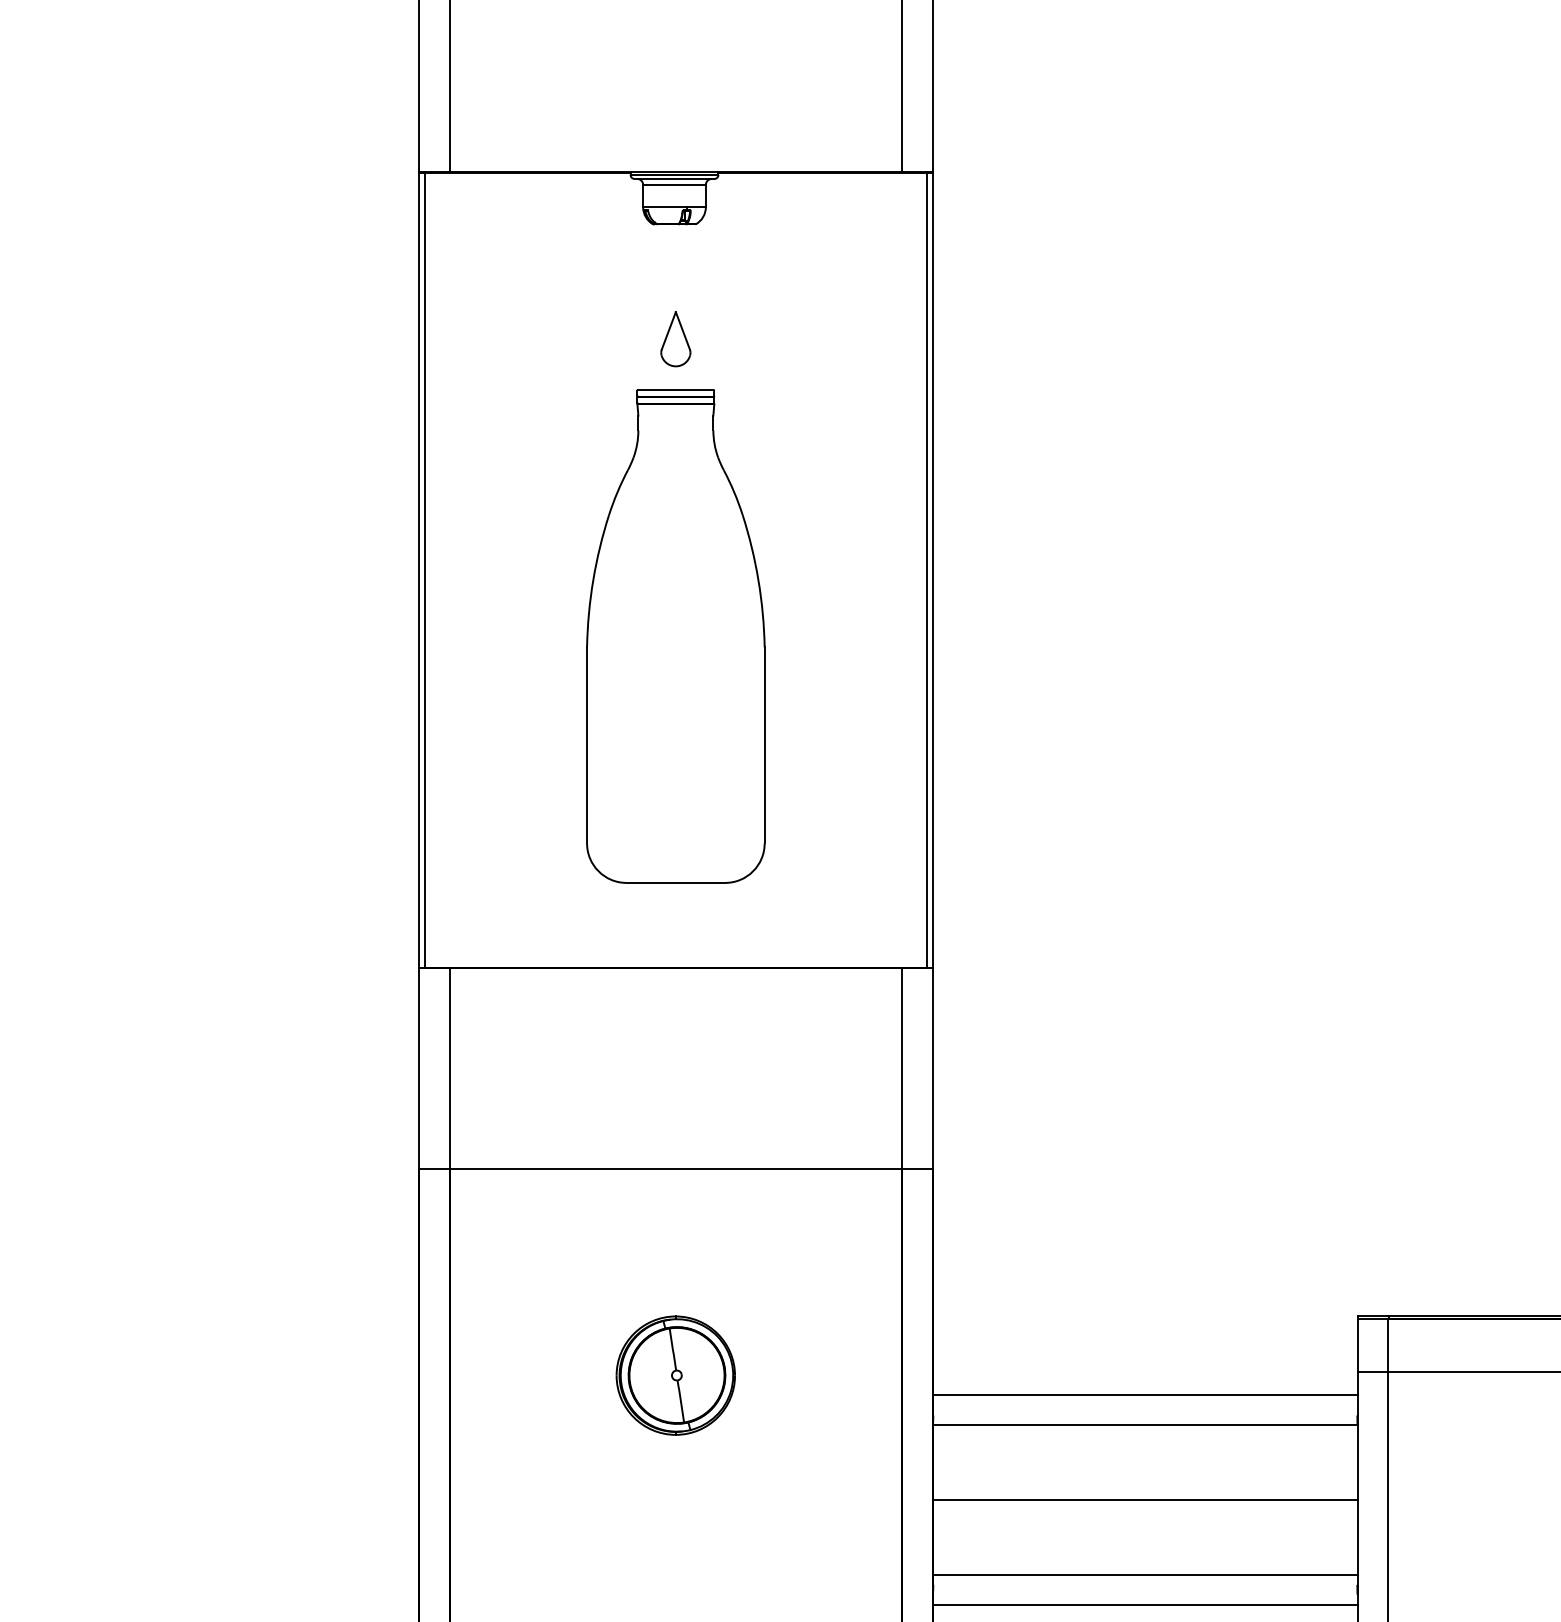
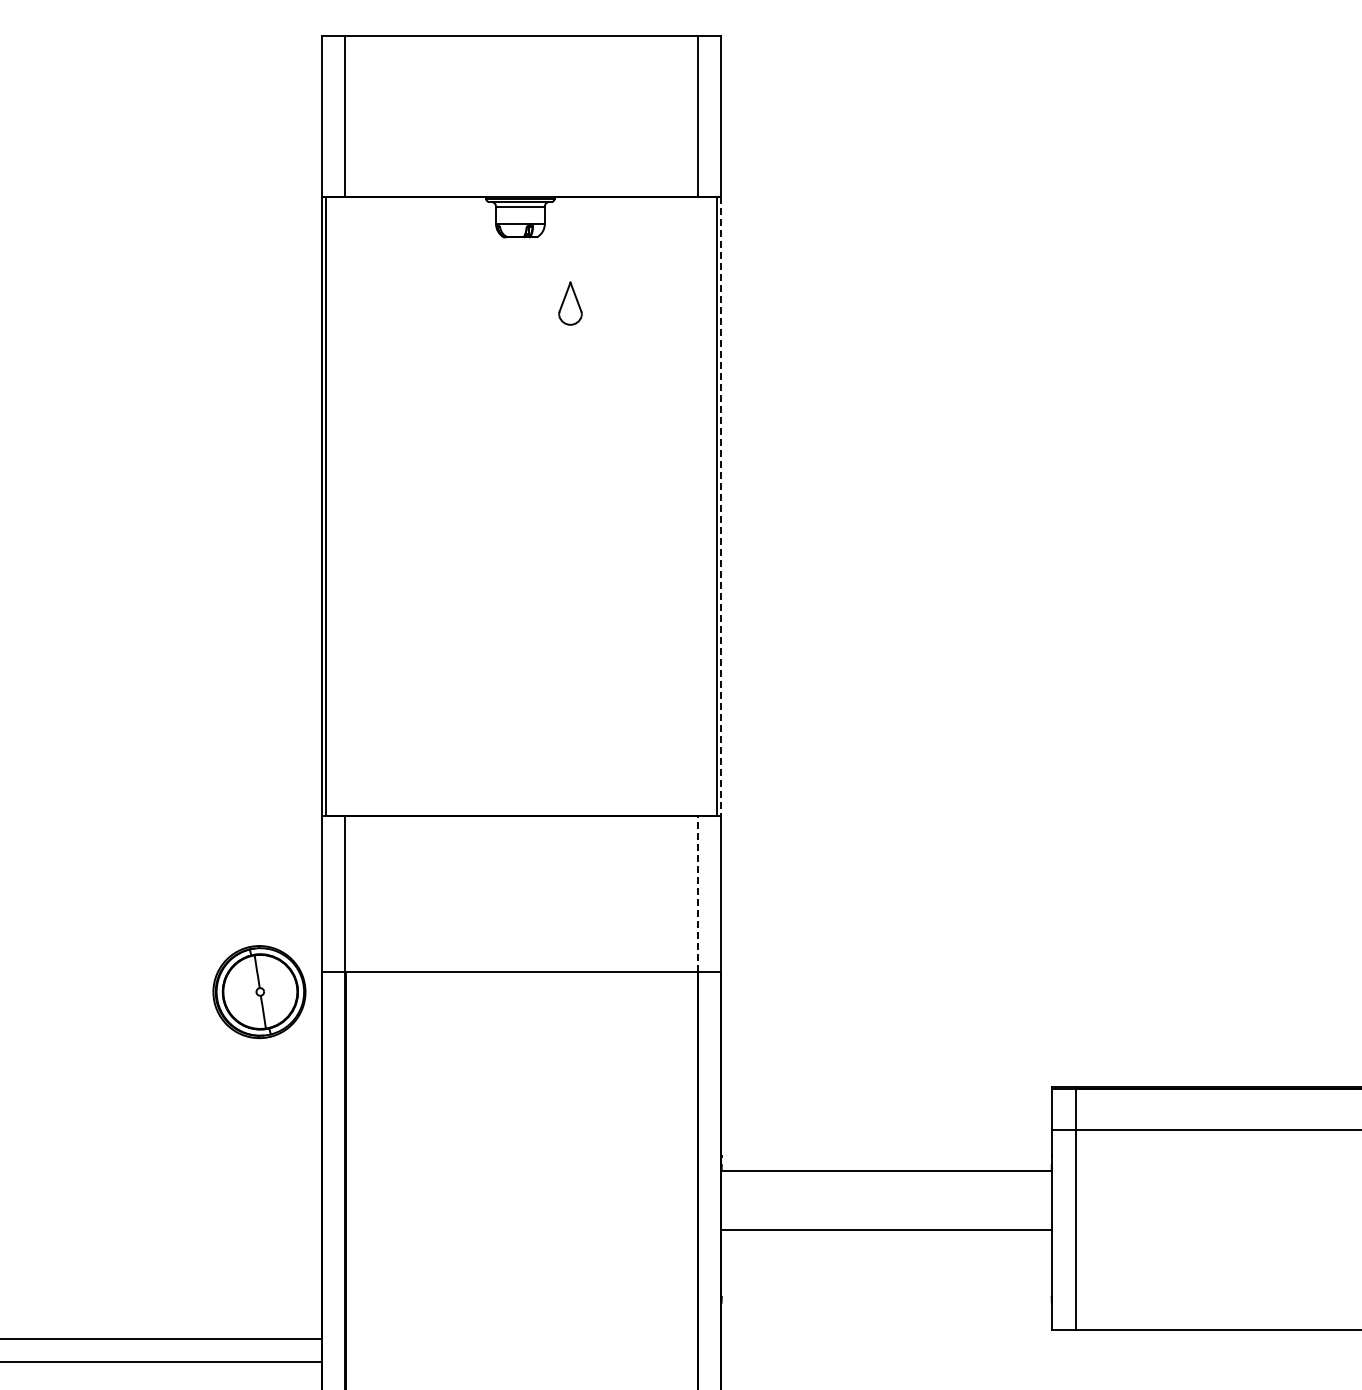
part: (675, 338) -> (570, 303), moved
line: (932, 571) -> (721, 507), solid -> dashed
part: (675, 635) -> (521, 557), removed
line: (902, 1068) -> (697, 894), solid -> dashed
part: (675, 1376) -> (259, 992), moved
line: (1144, 1395) -> (886, 1148), removed
line: (1144, 1575) -> (886, 1288), removed
line: (1144, 1604) -> (886, 1311), removed

